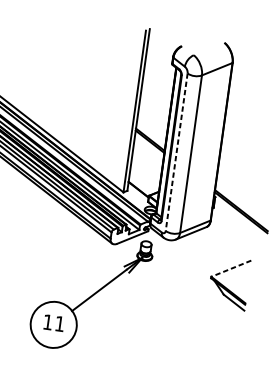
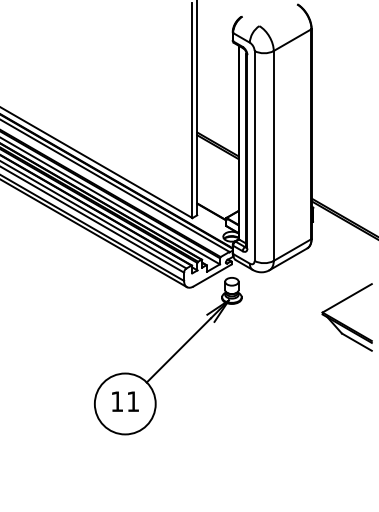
line: (176, 151) -> (254, 155), dashed -> solid
line: (230, 268) -> (346, 298), dashed -> solid

